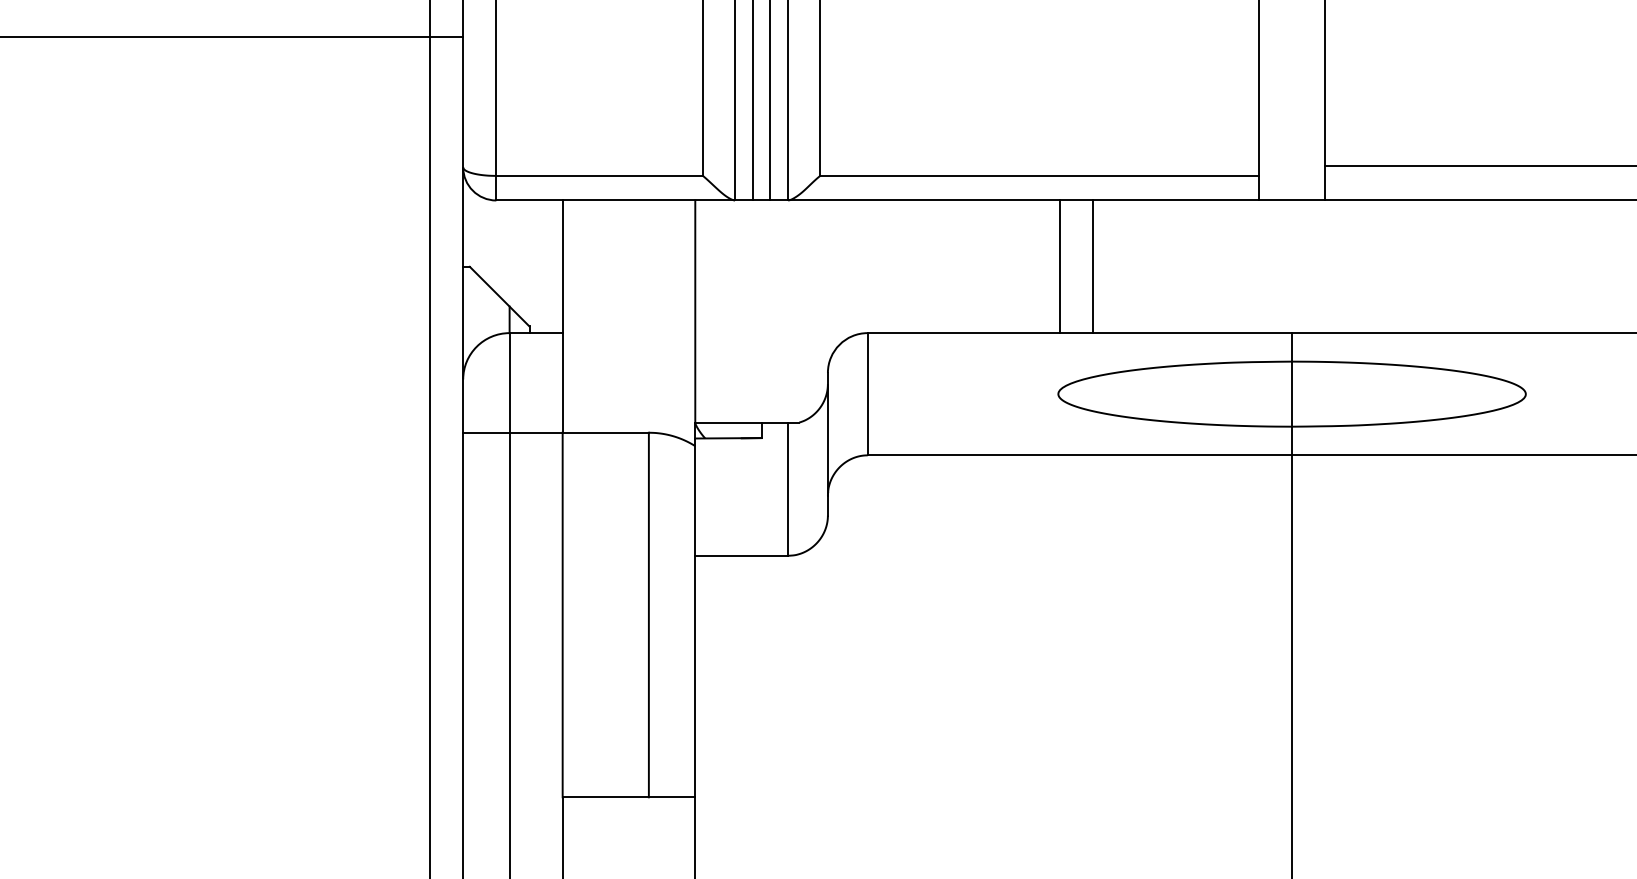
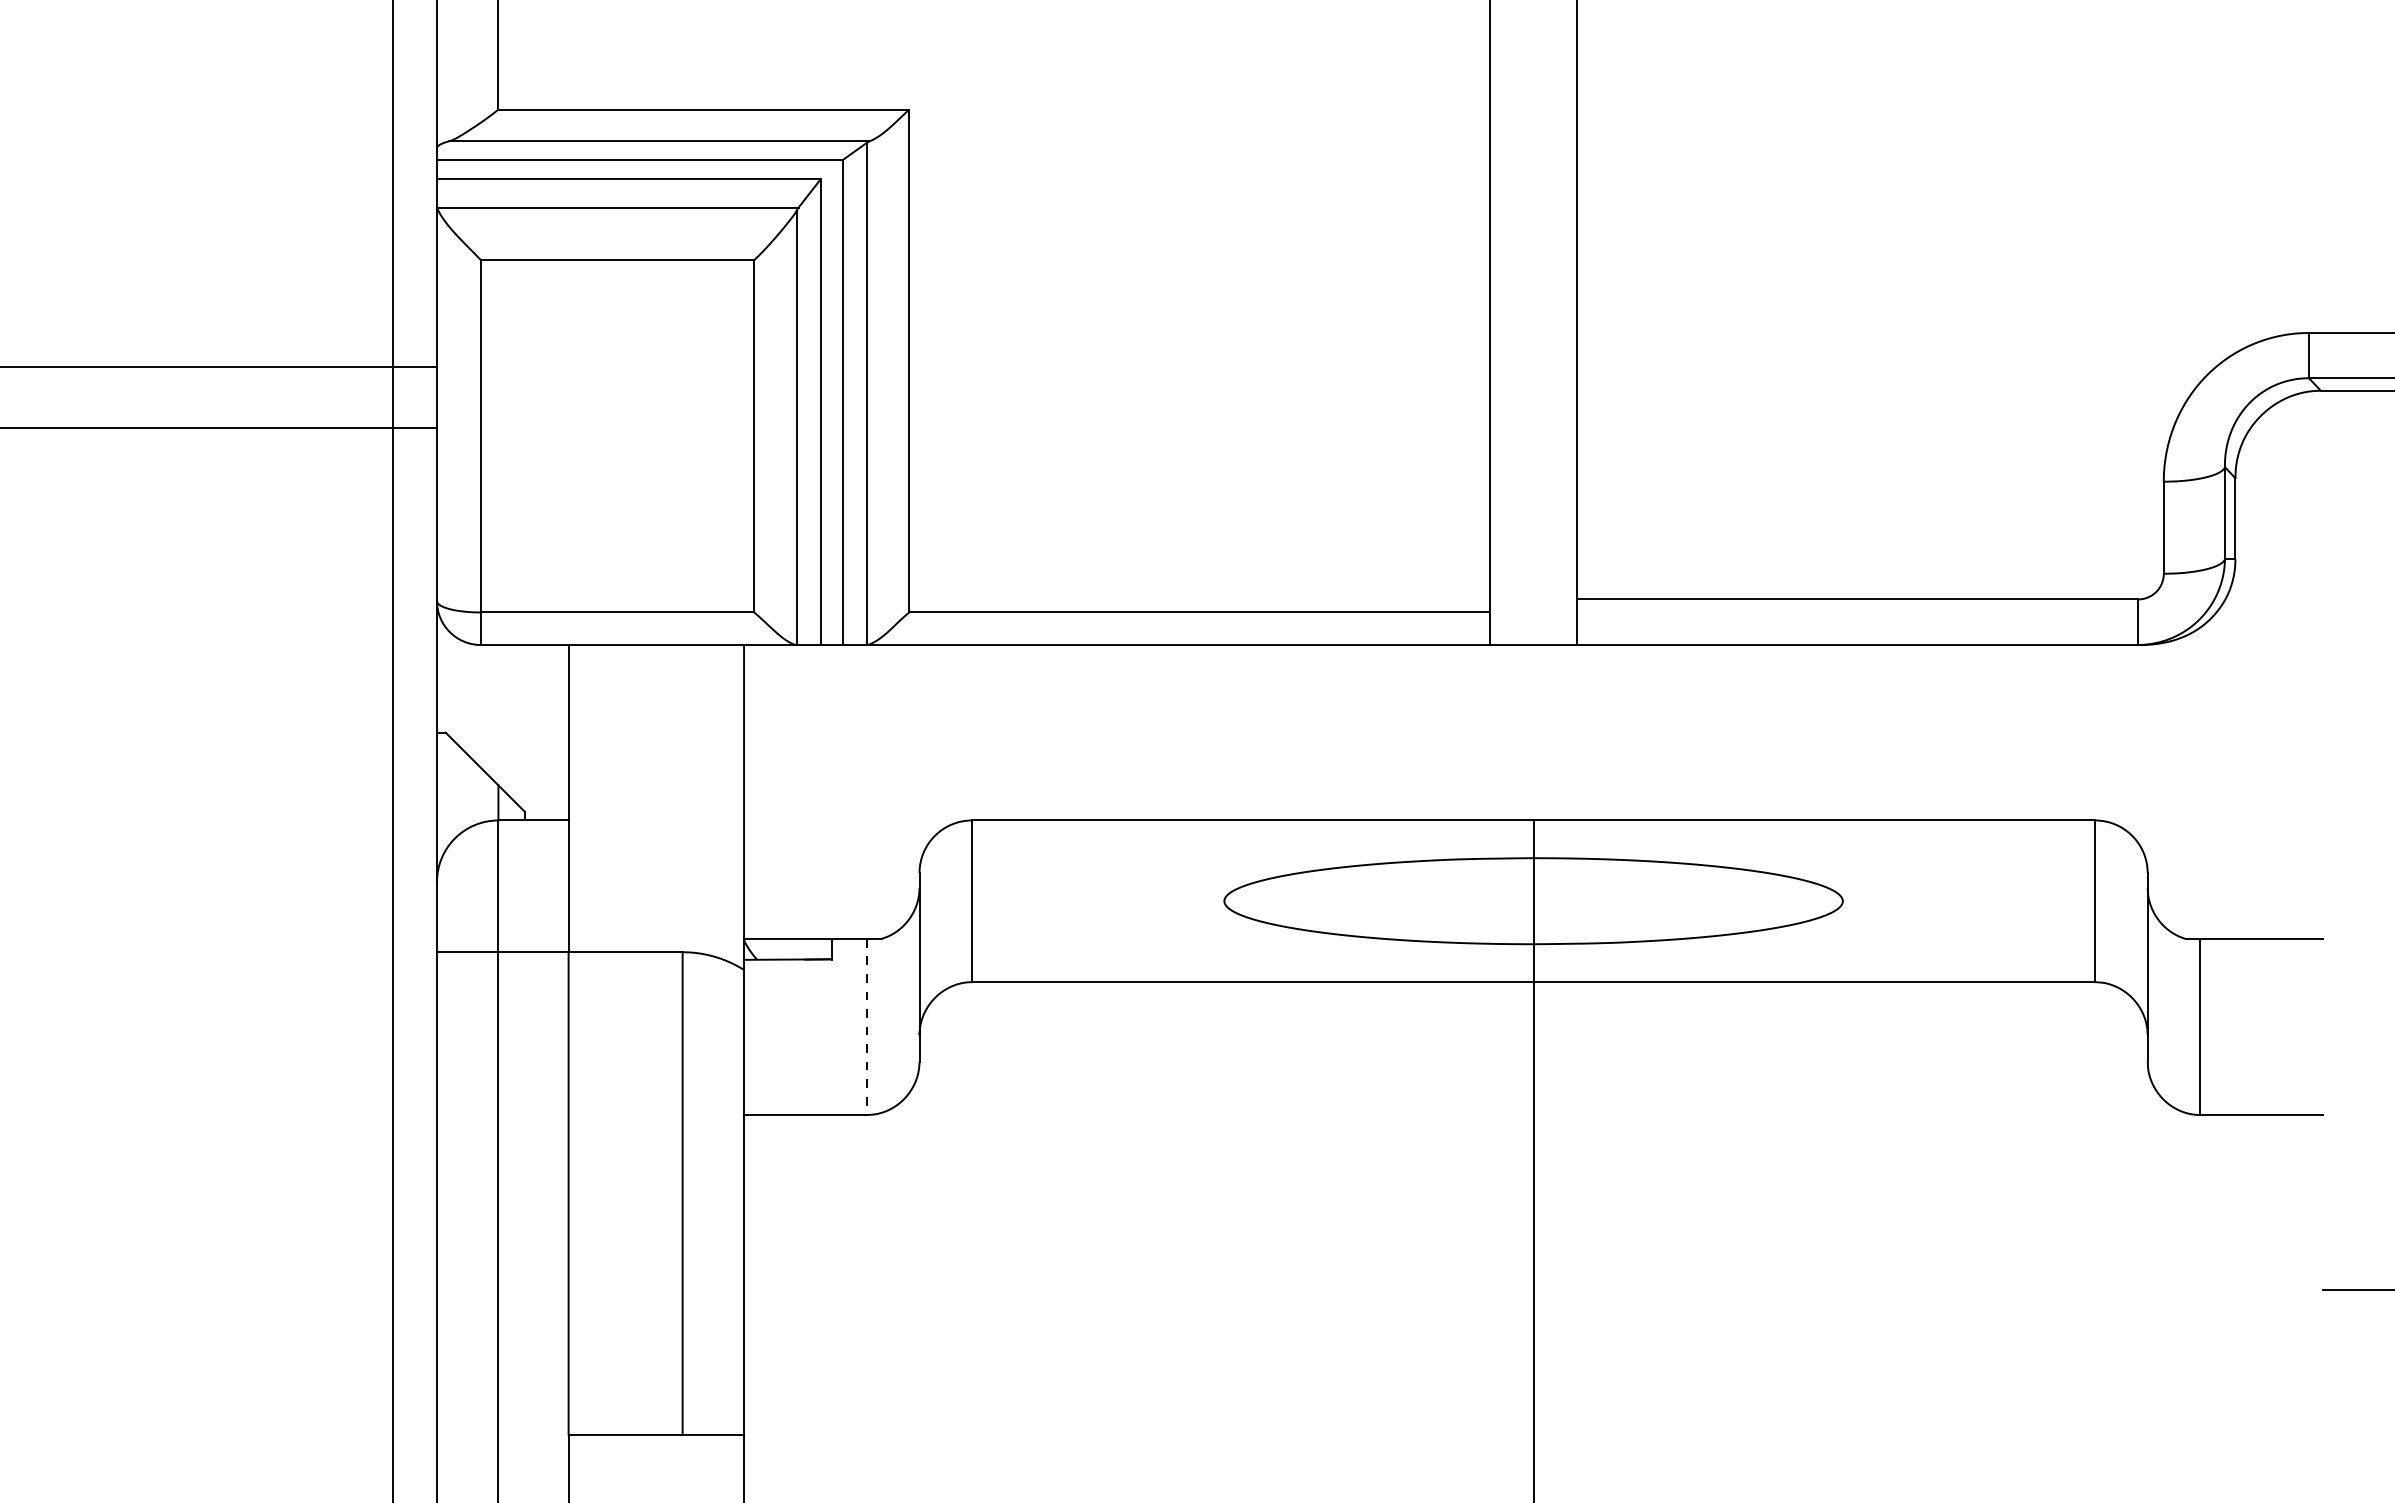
line: (1059, 266) -> (1226, 732), removed
line: (1093, 266) -> (1270, 732), removed
line: (787, 489) -> (866, 1027), solid -> dashed

